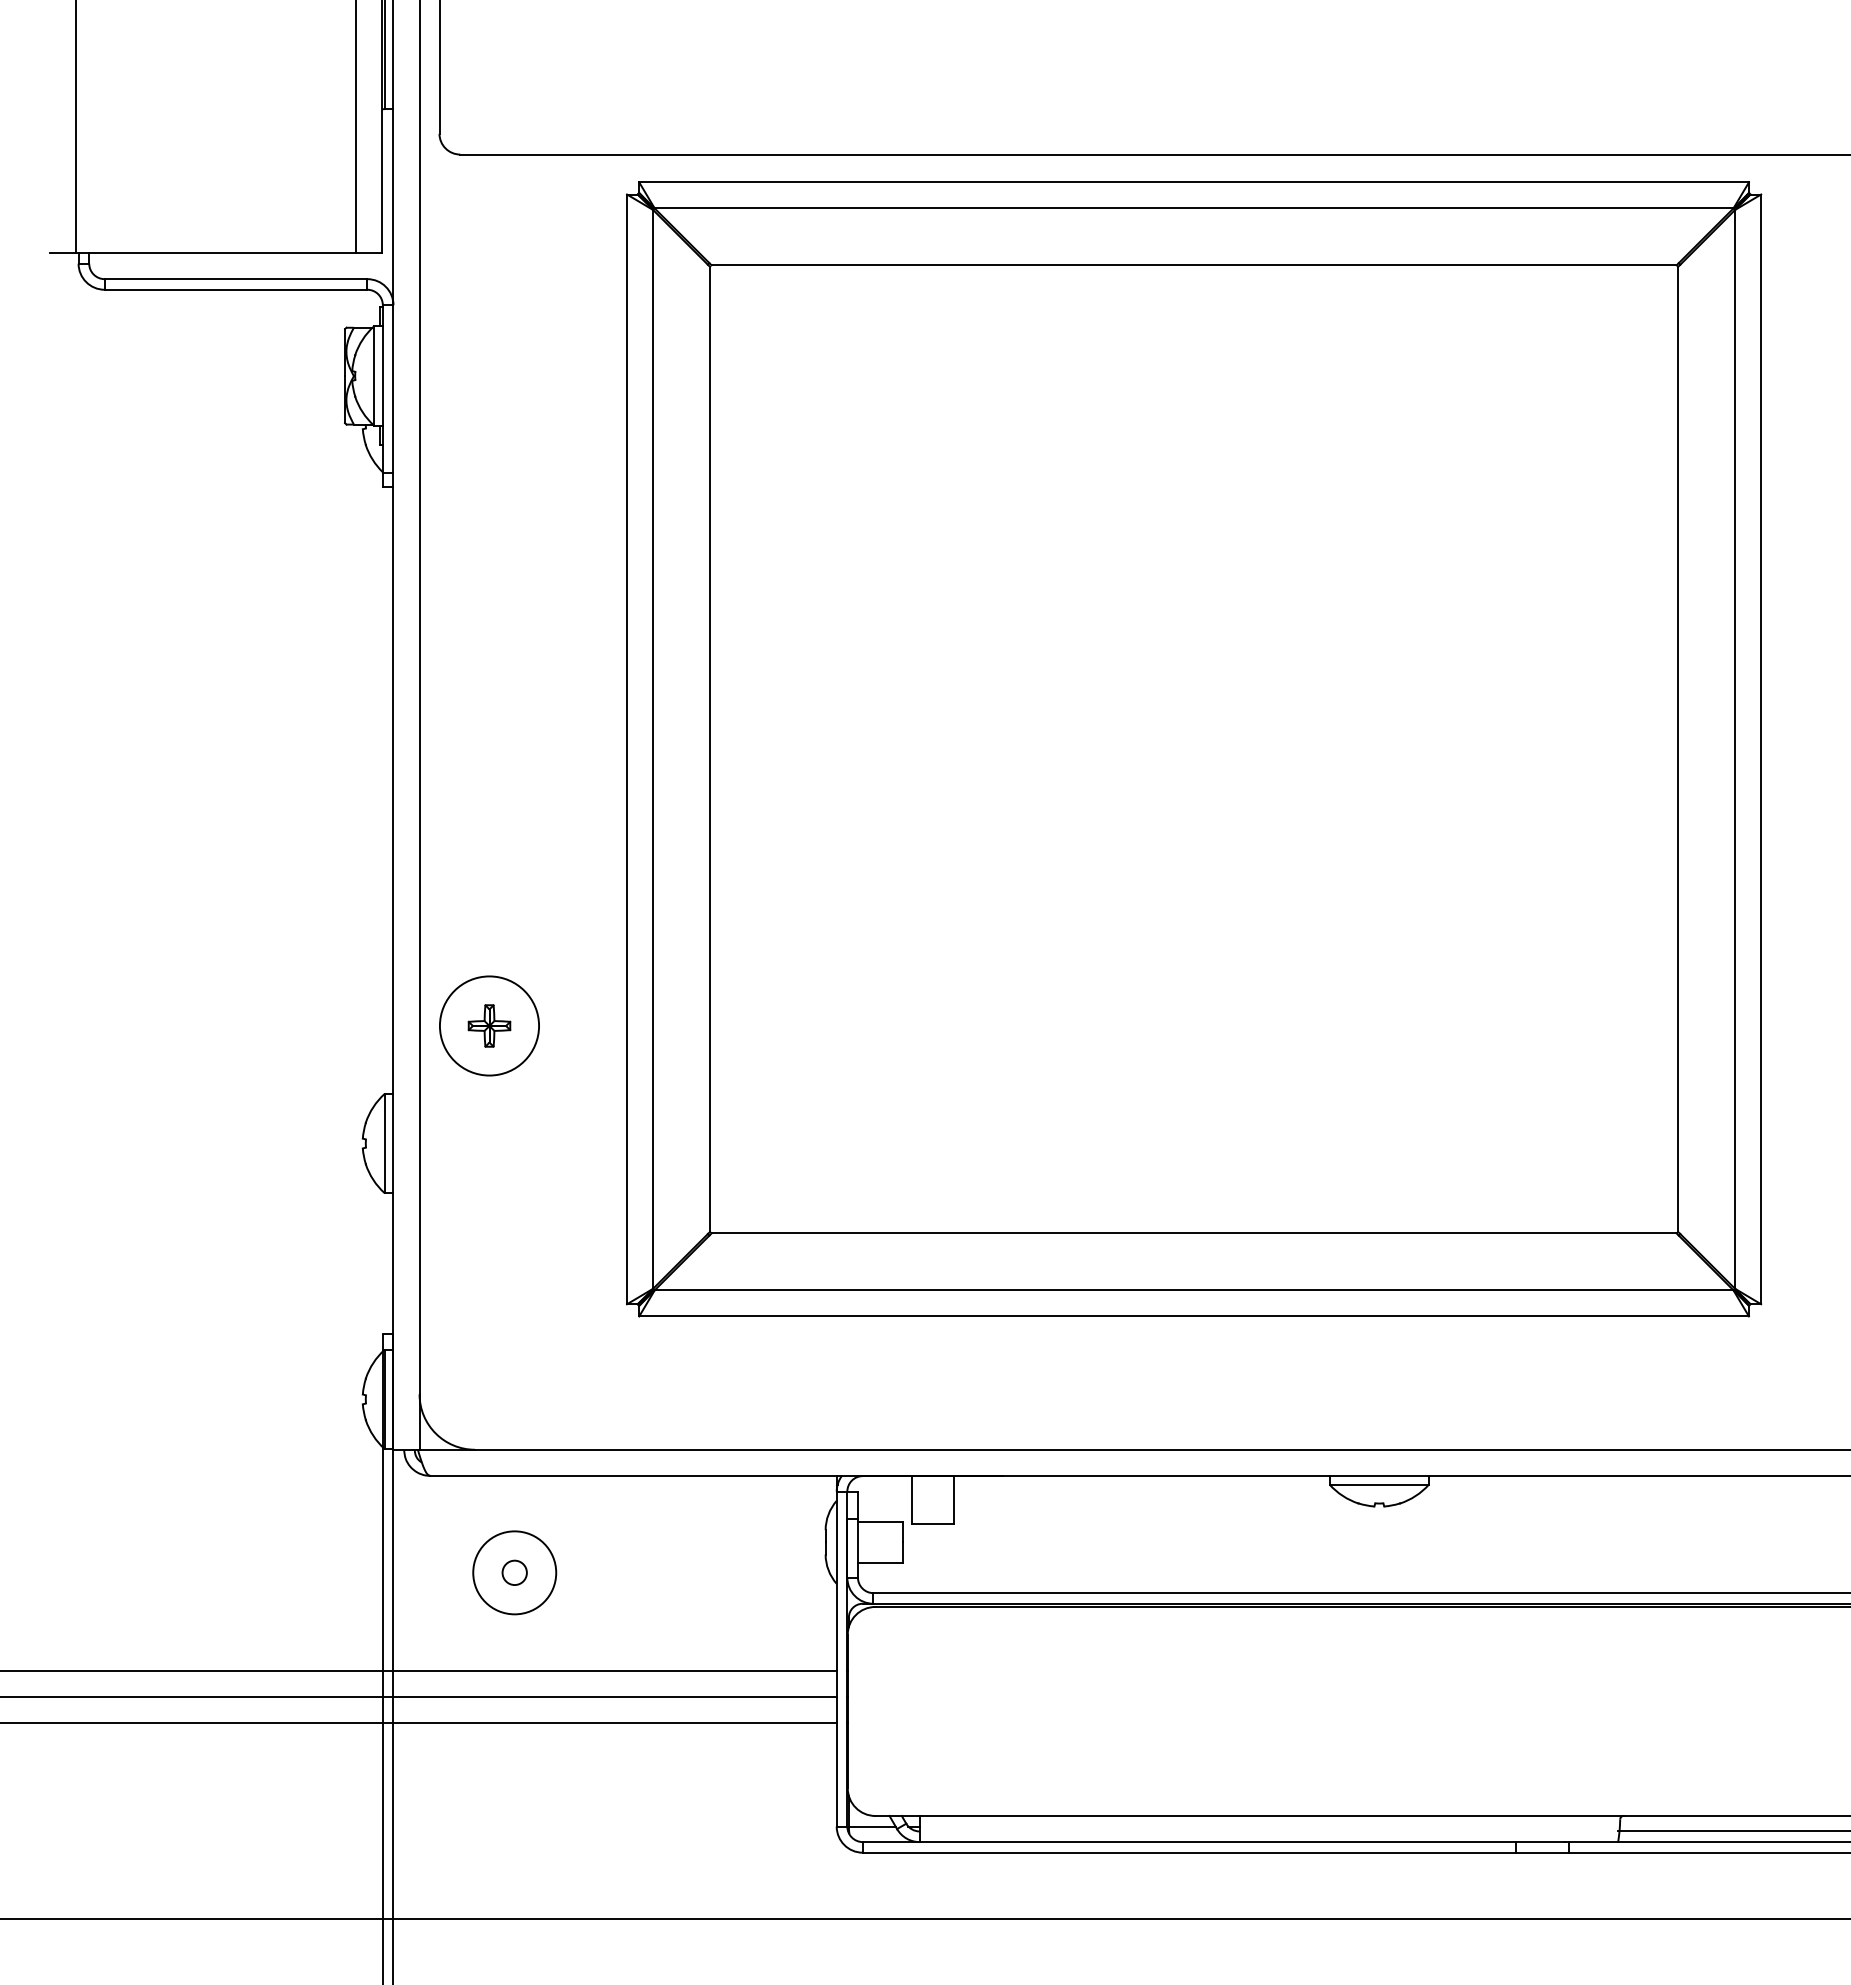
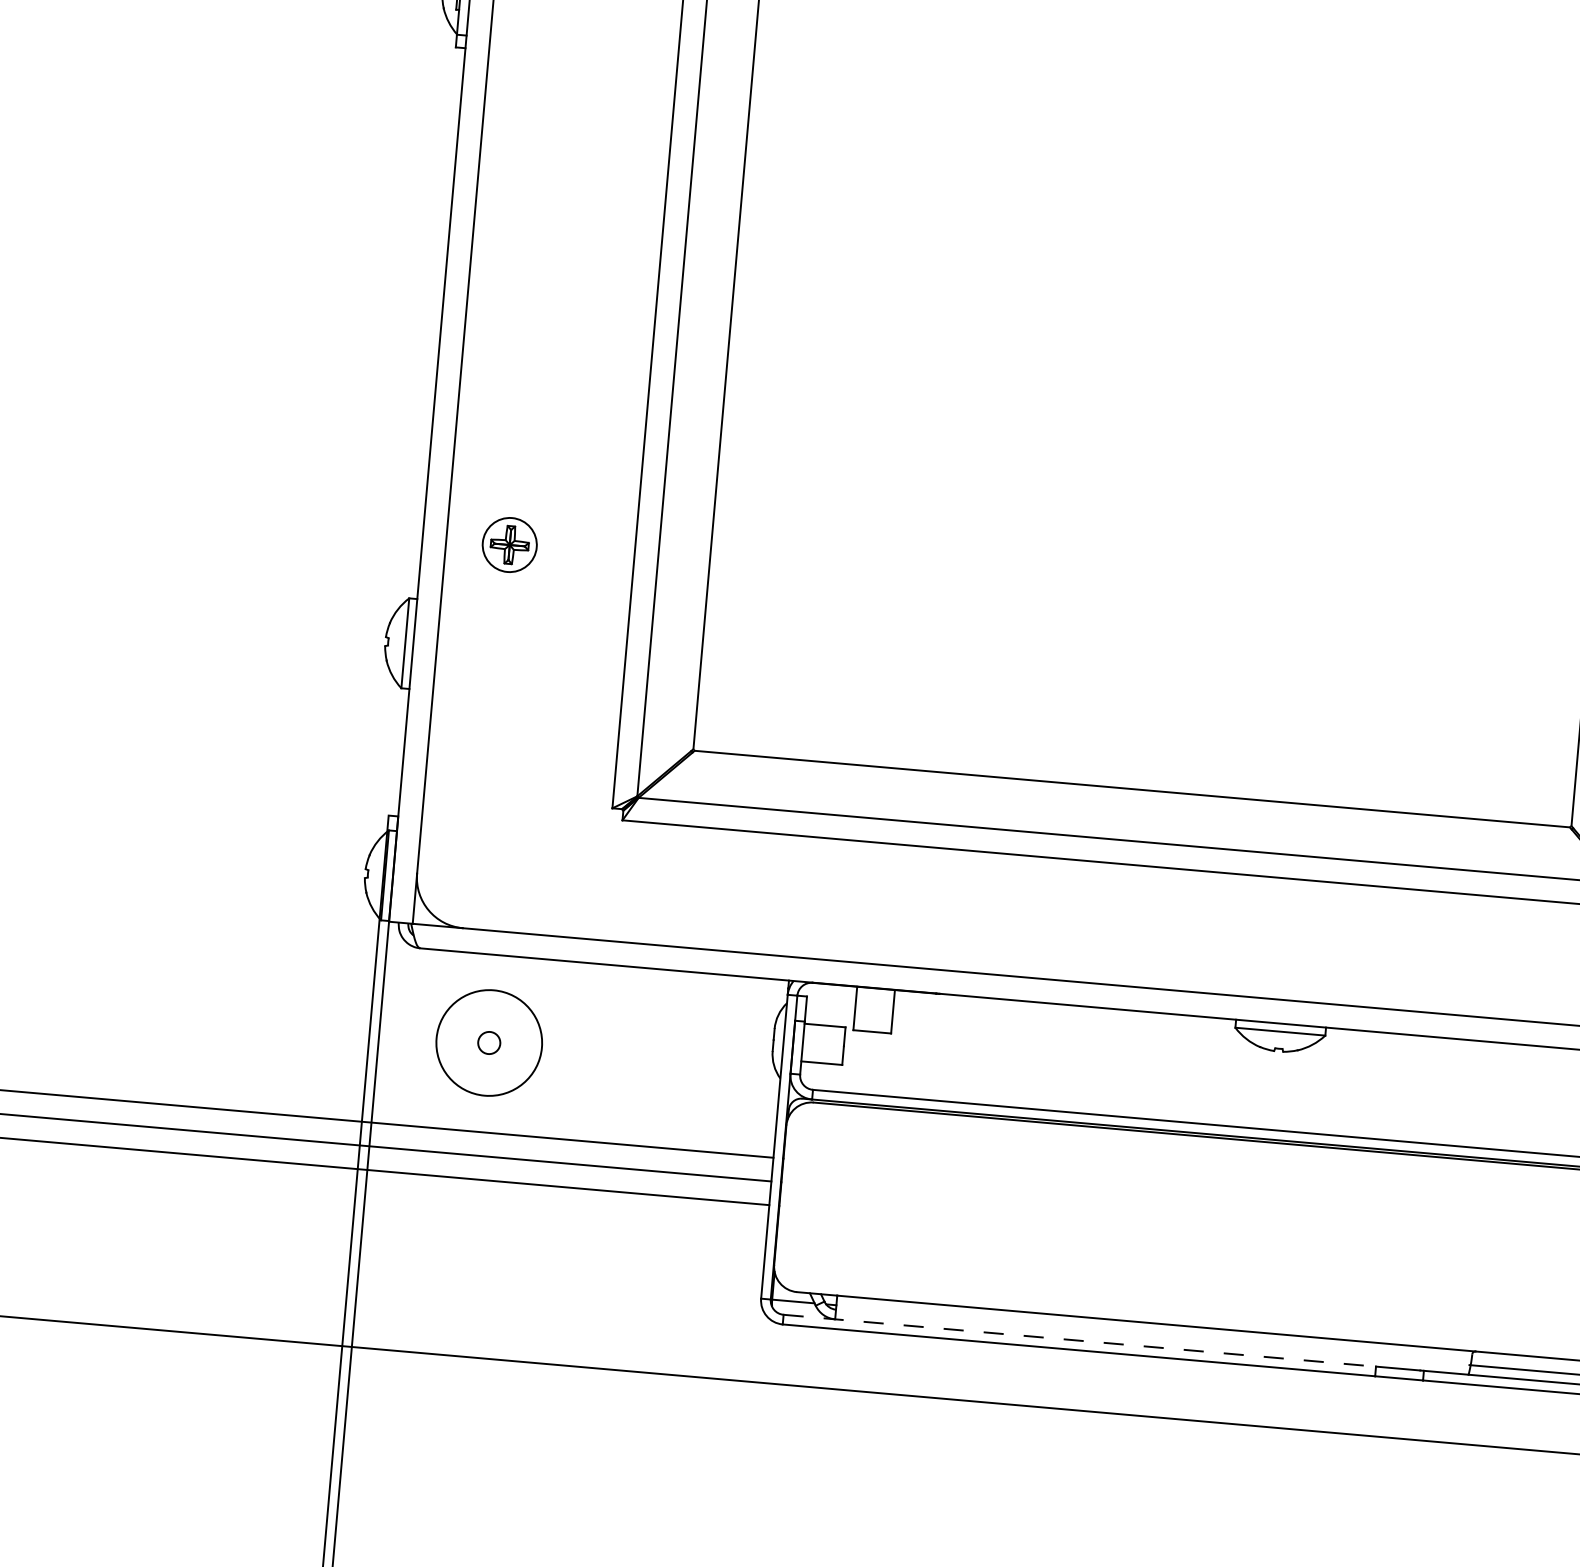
circle: (489, 1025) -> (509, 544), size x0.6
circle: (514, 1572) -> (489, 1042), size x1.4
line: (1189, 1842) -> (1079, 1341), solid -> dashed

